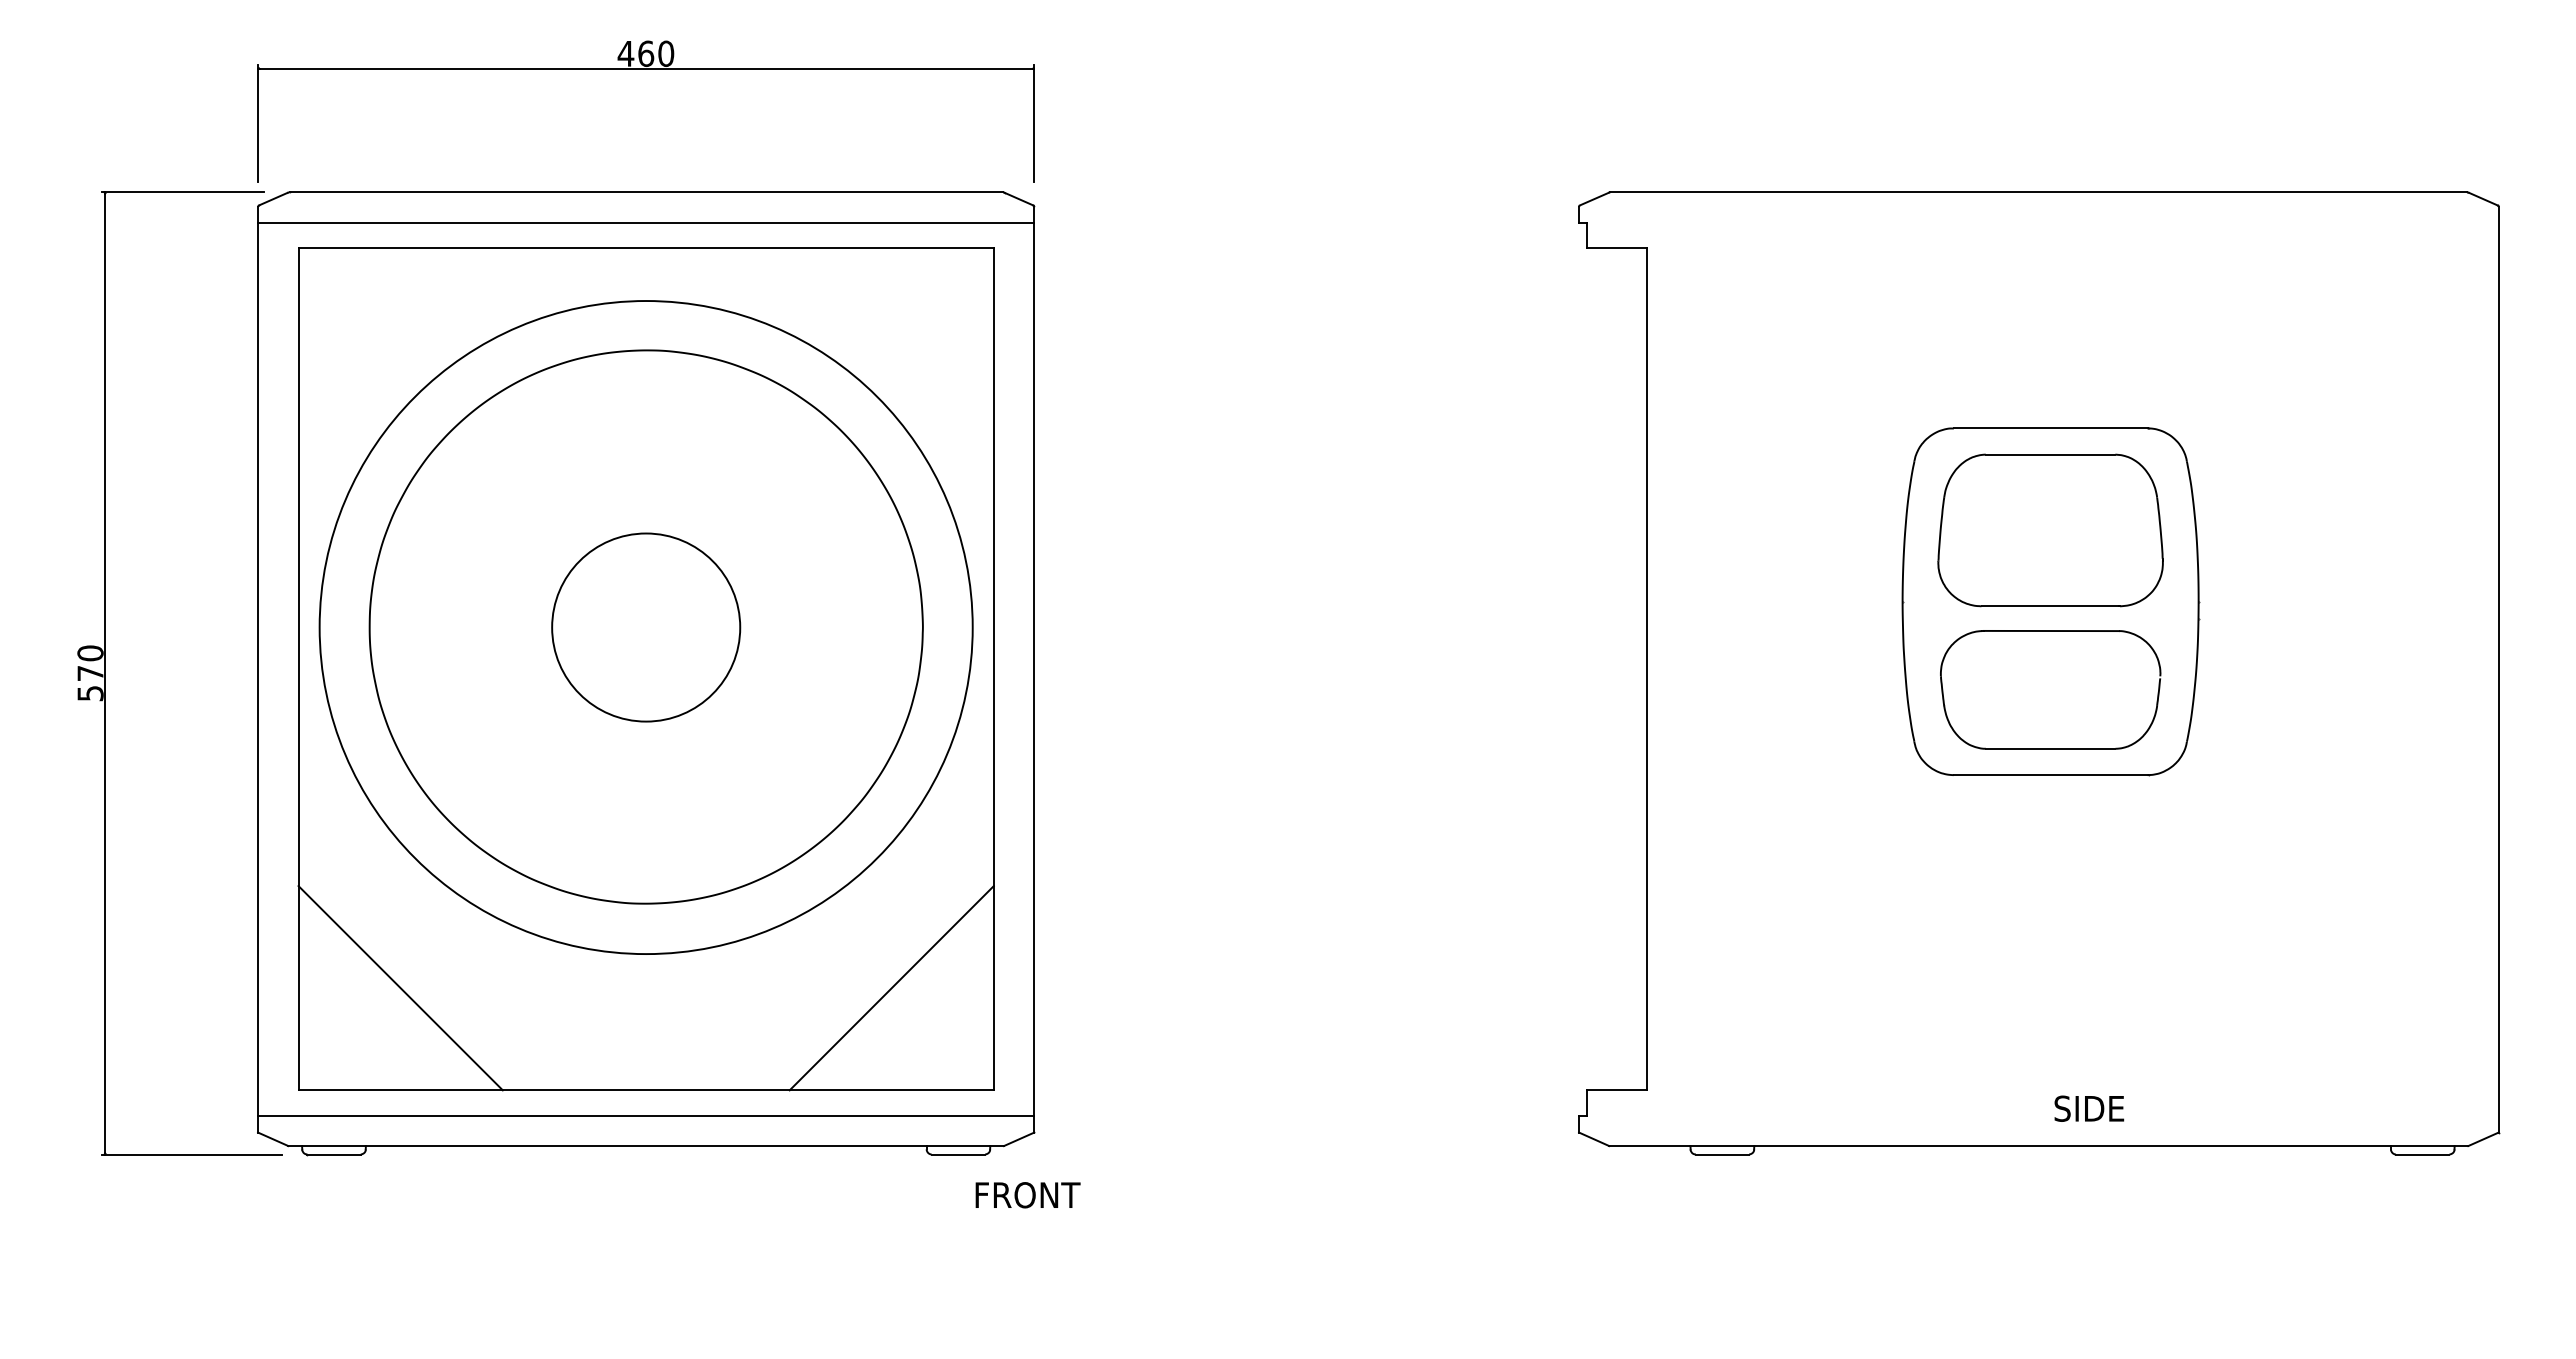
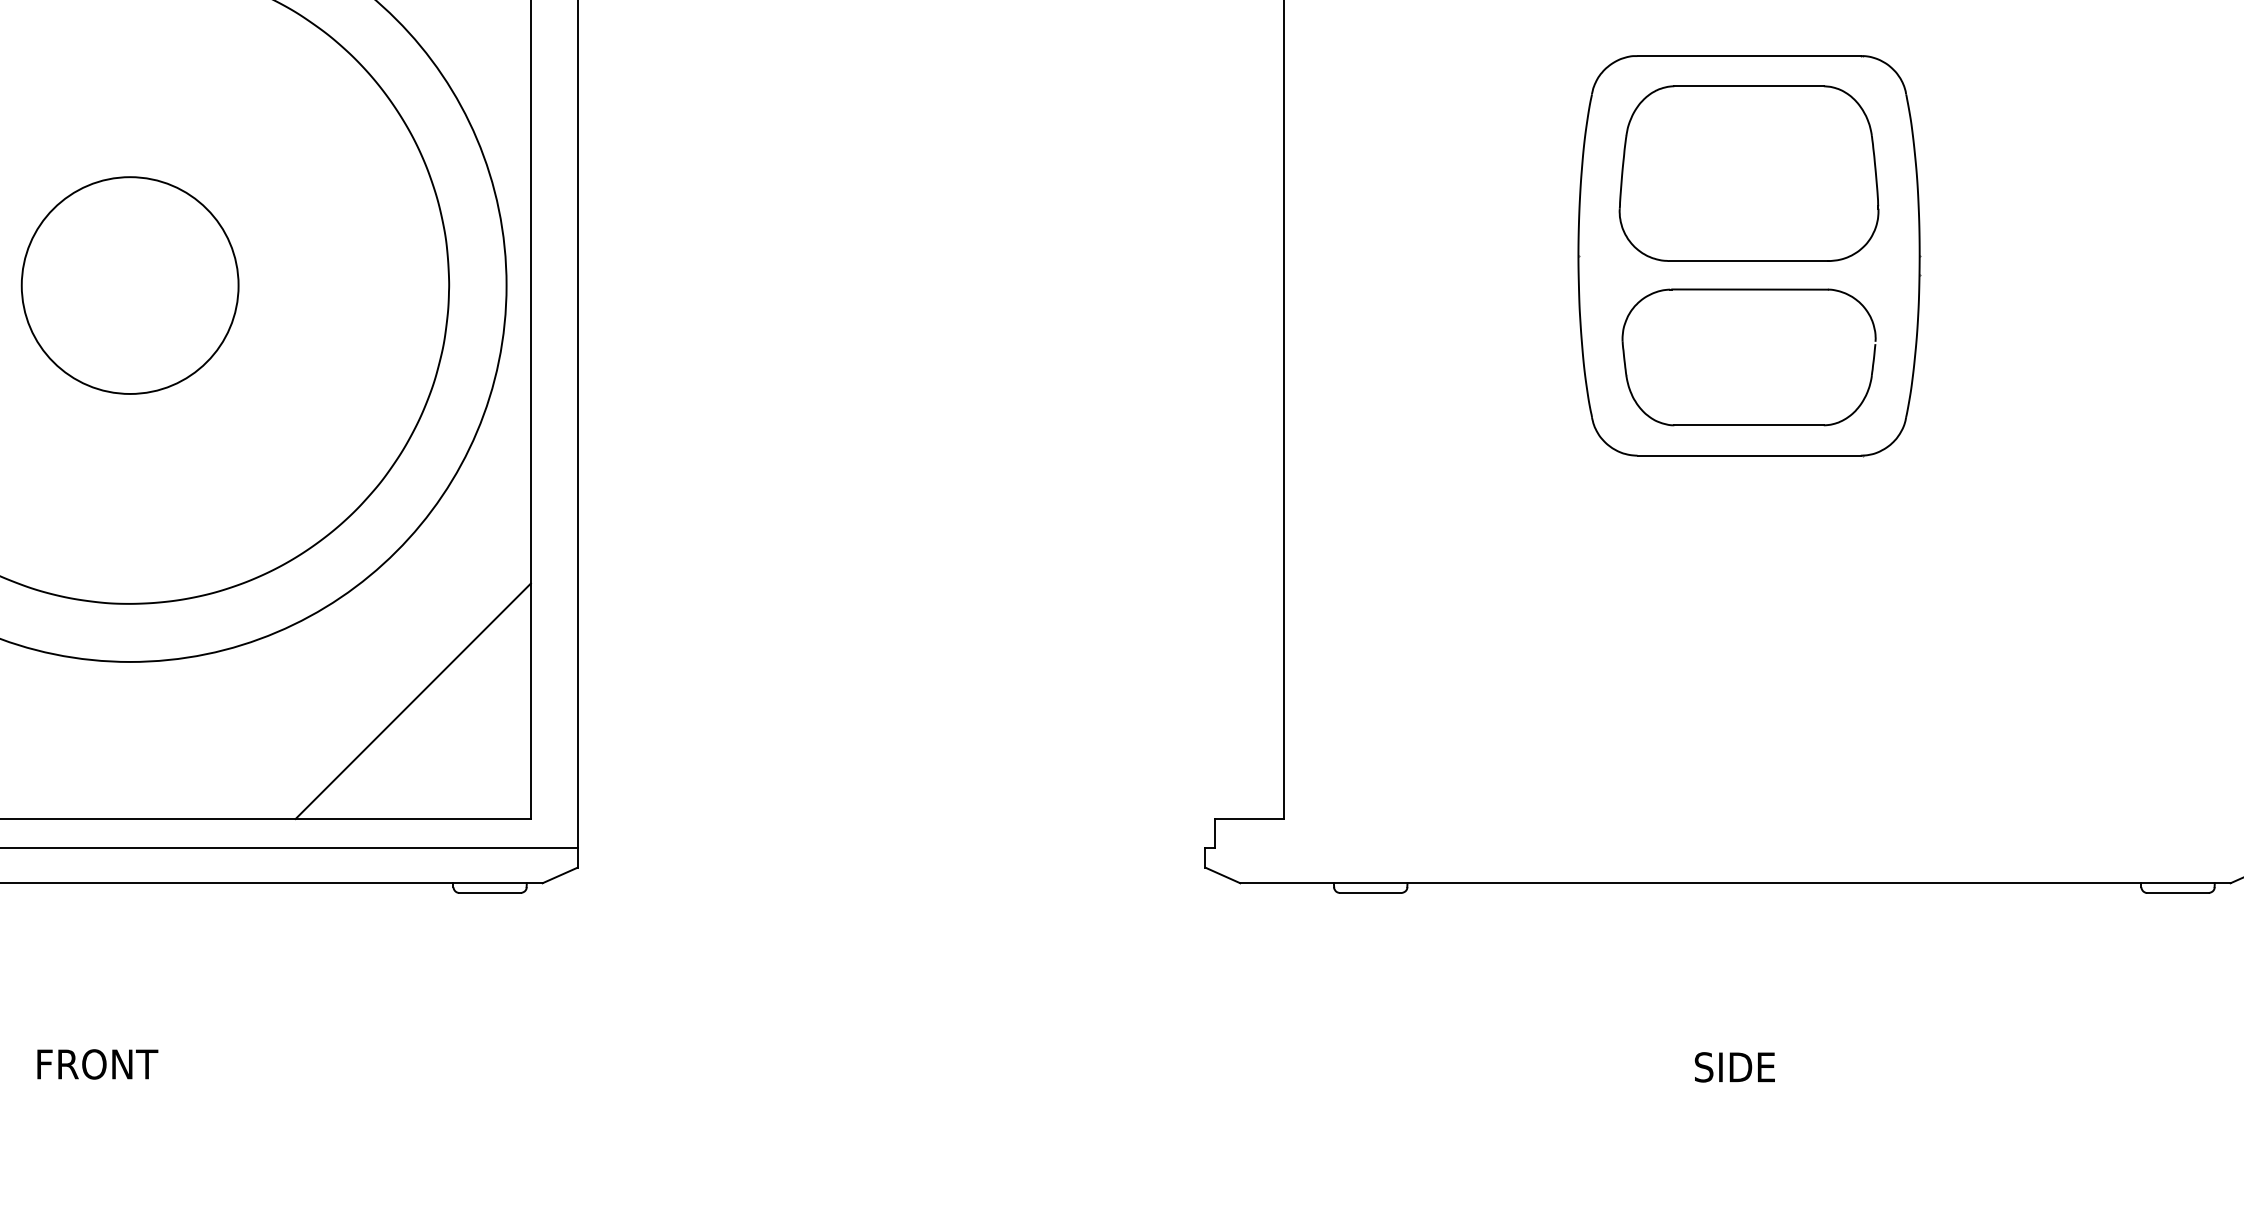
text: (2089, 1108) -> (1735, 1067), moved
text: (1027, 1195) -> (97, 1064), moved

